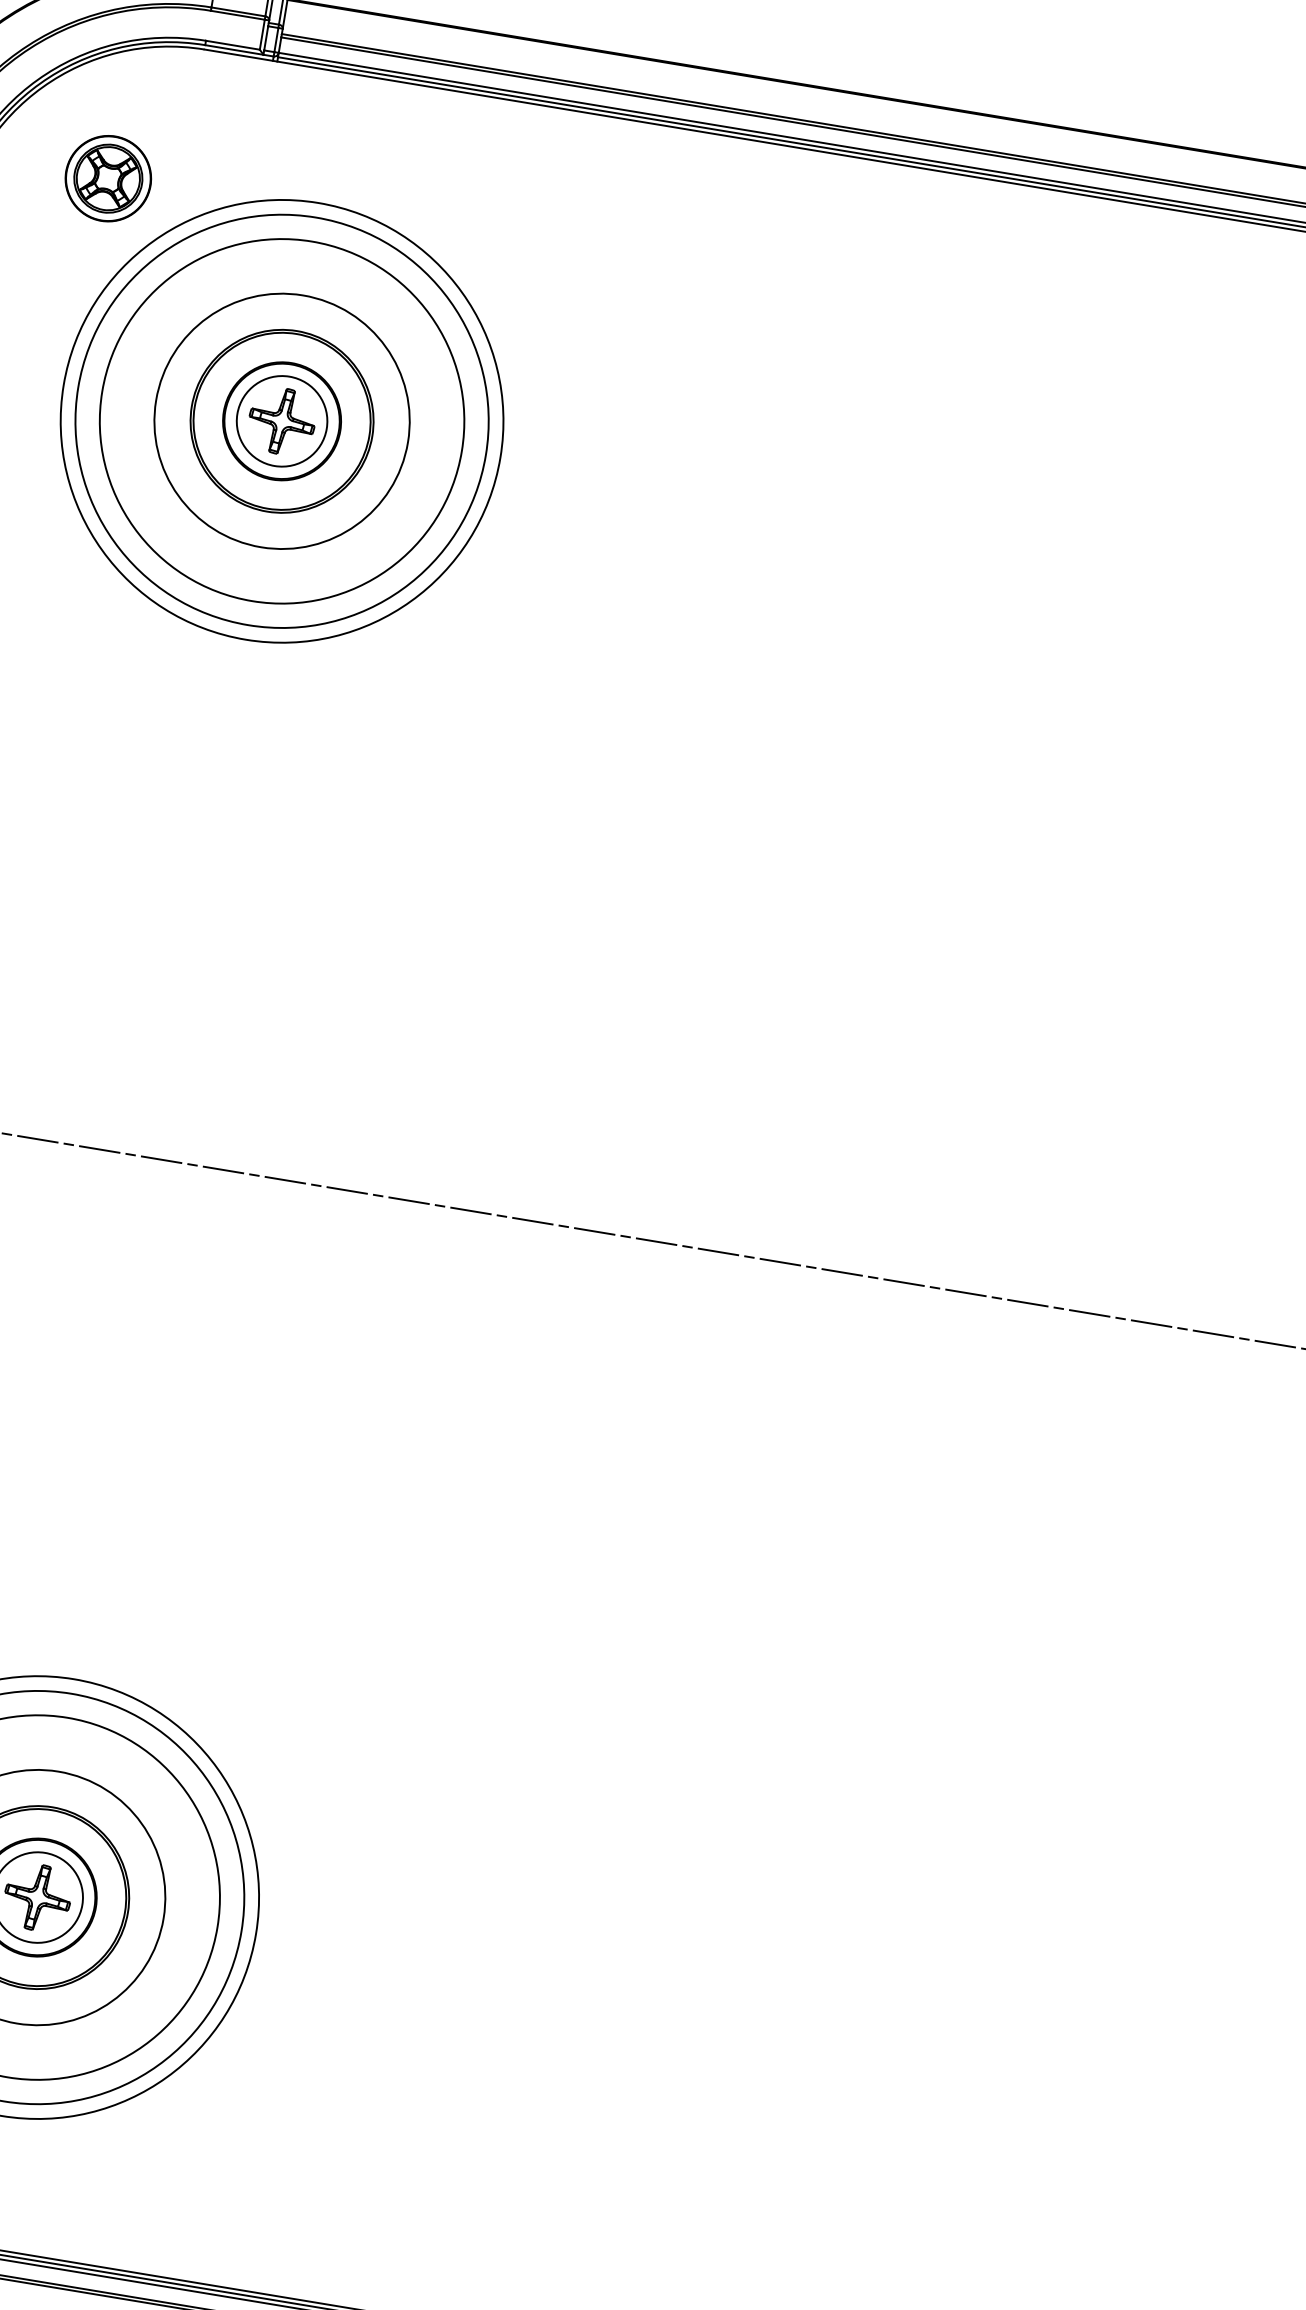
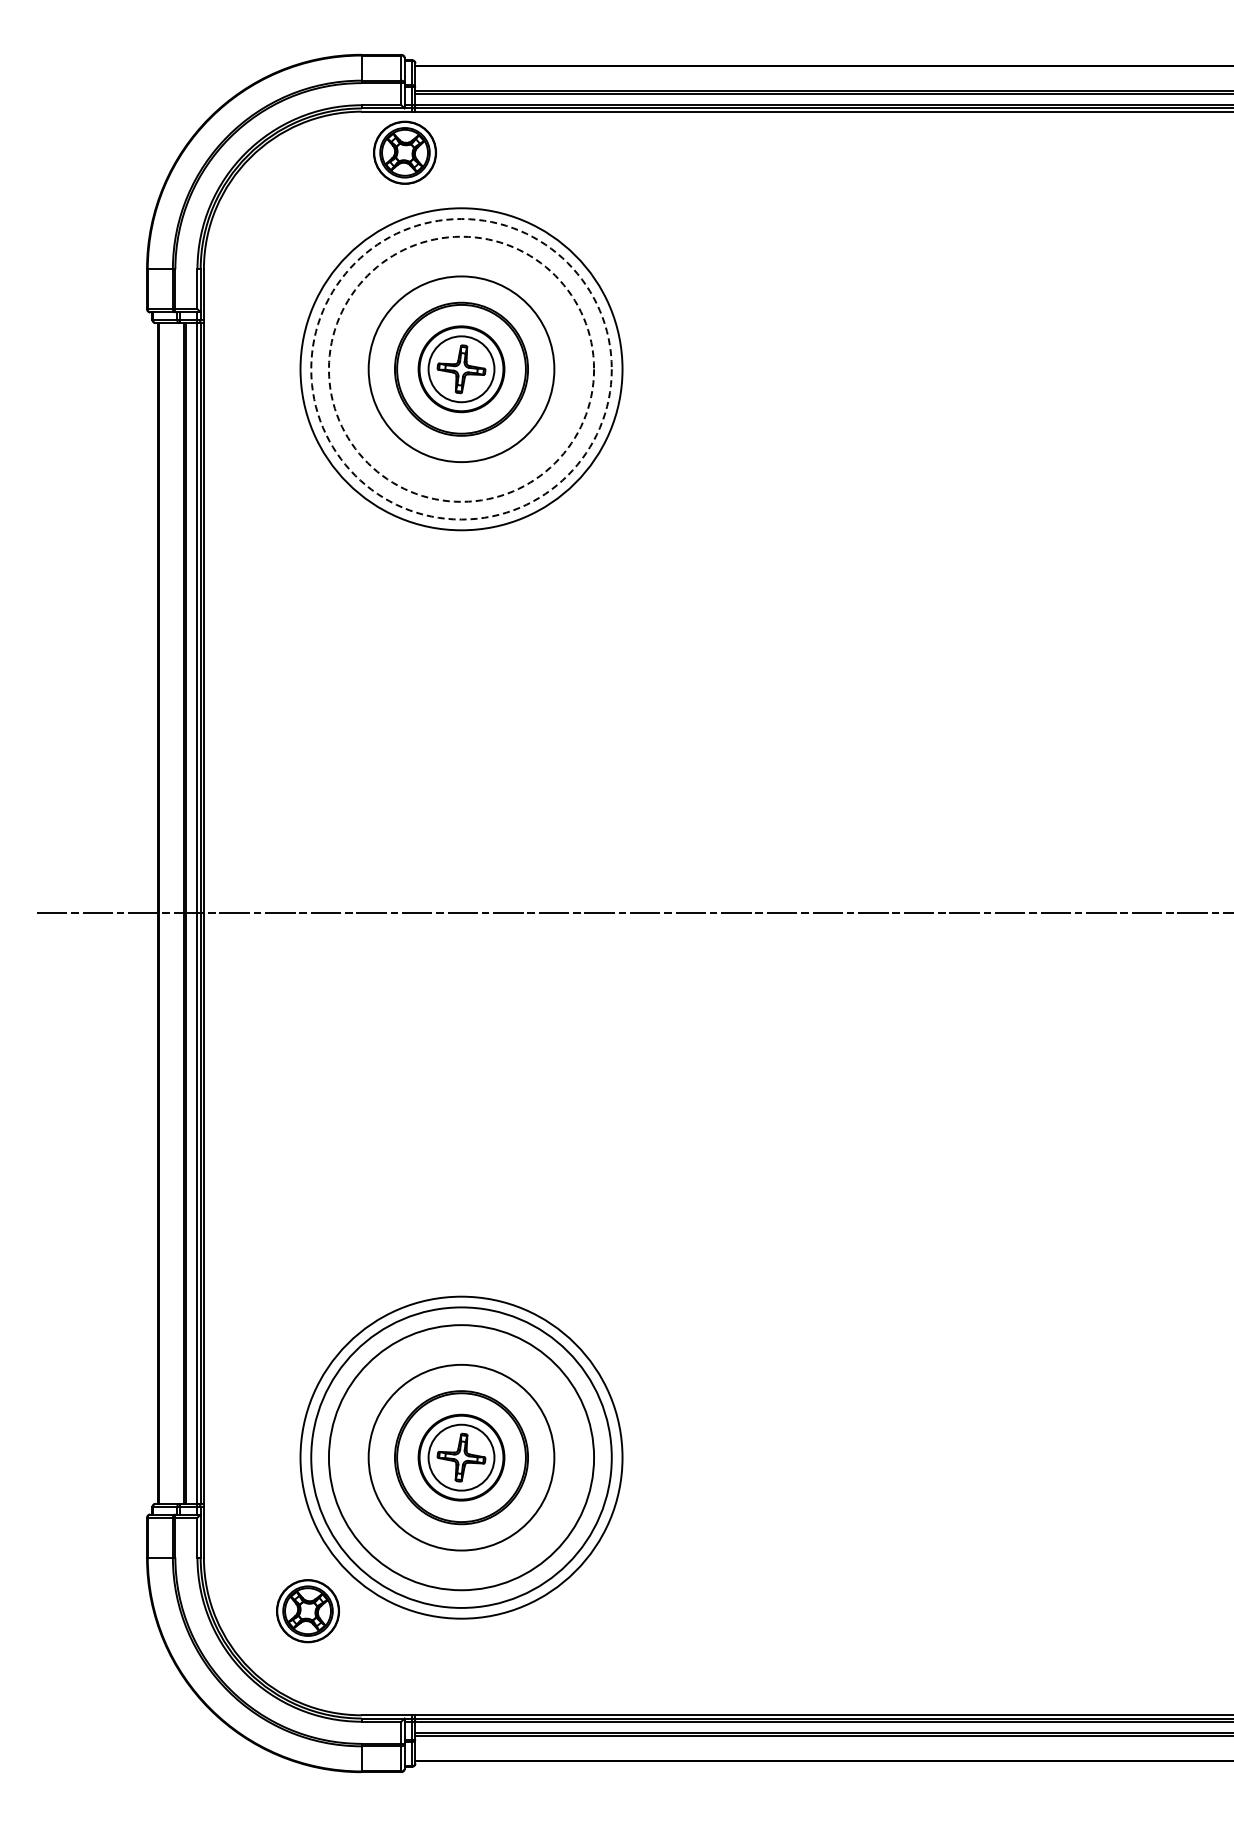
part: (107, 178) -> (404, 152), moved
circle: (282, 420) -> (461, 368), solid -> dashed
circle: (282, 421) -> (461, 369), solid -> dashed

